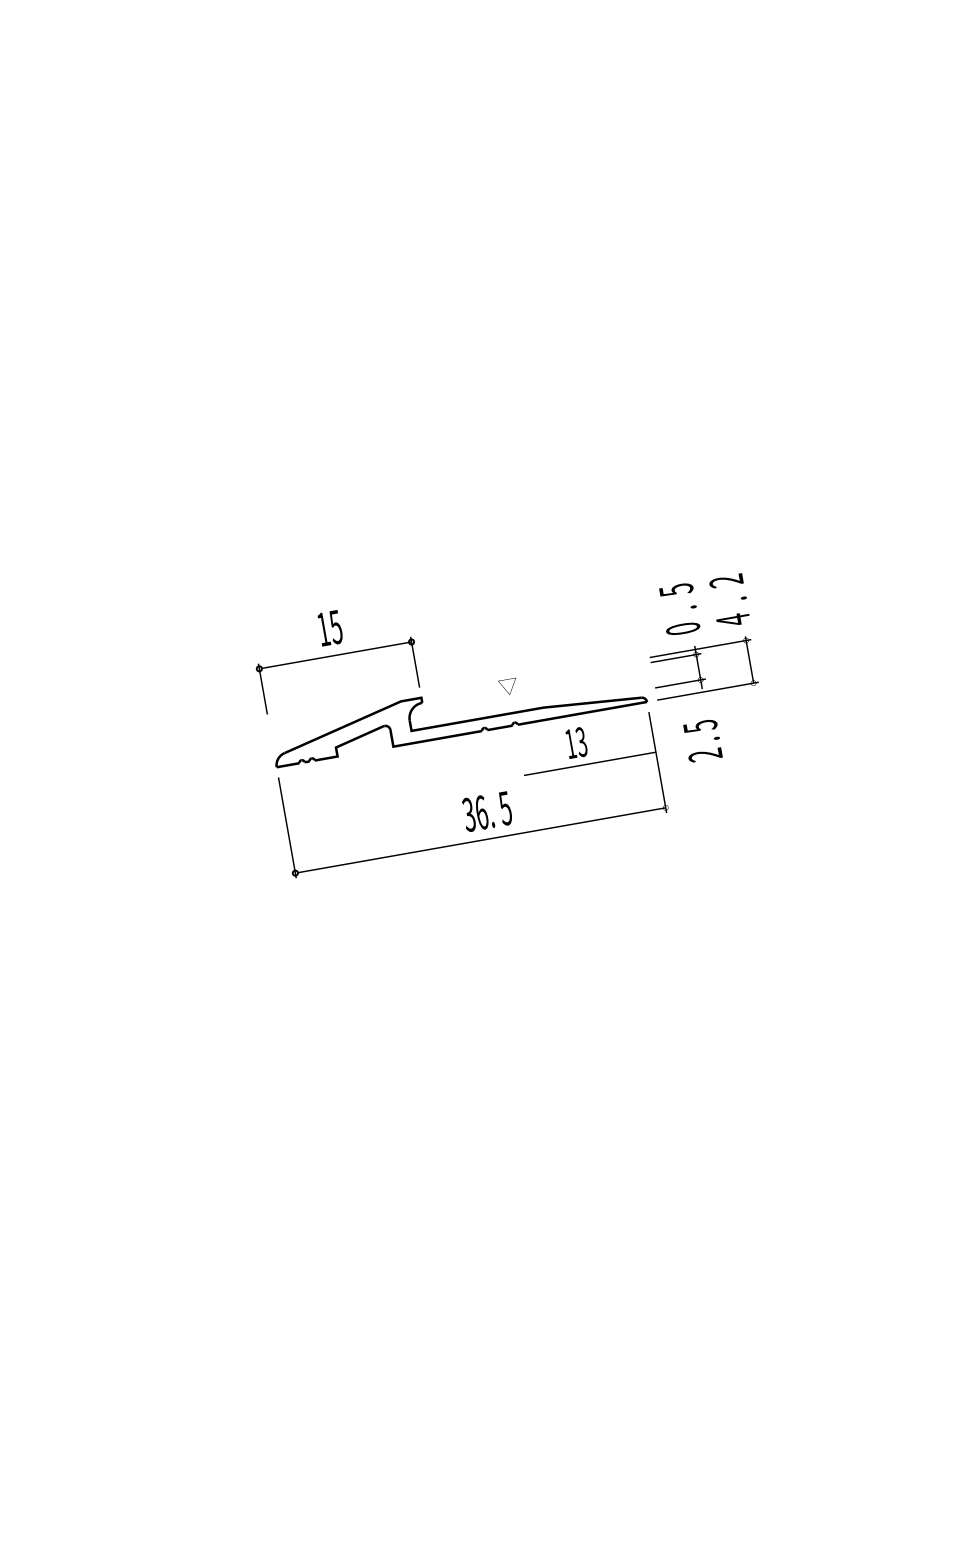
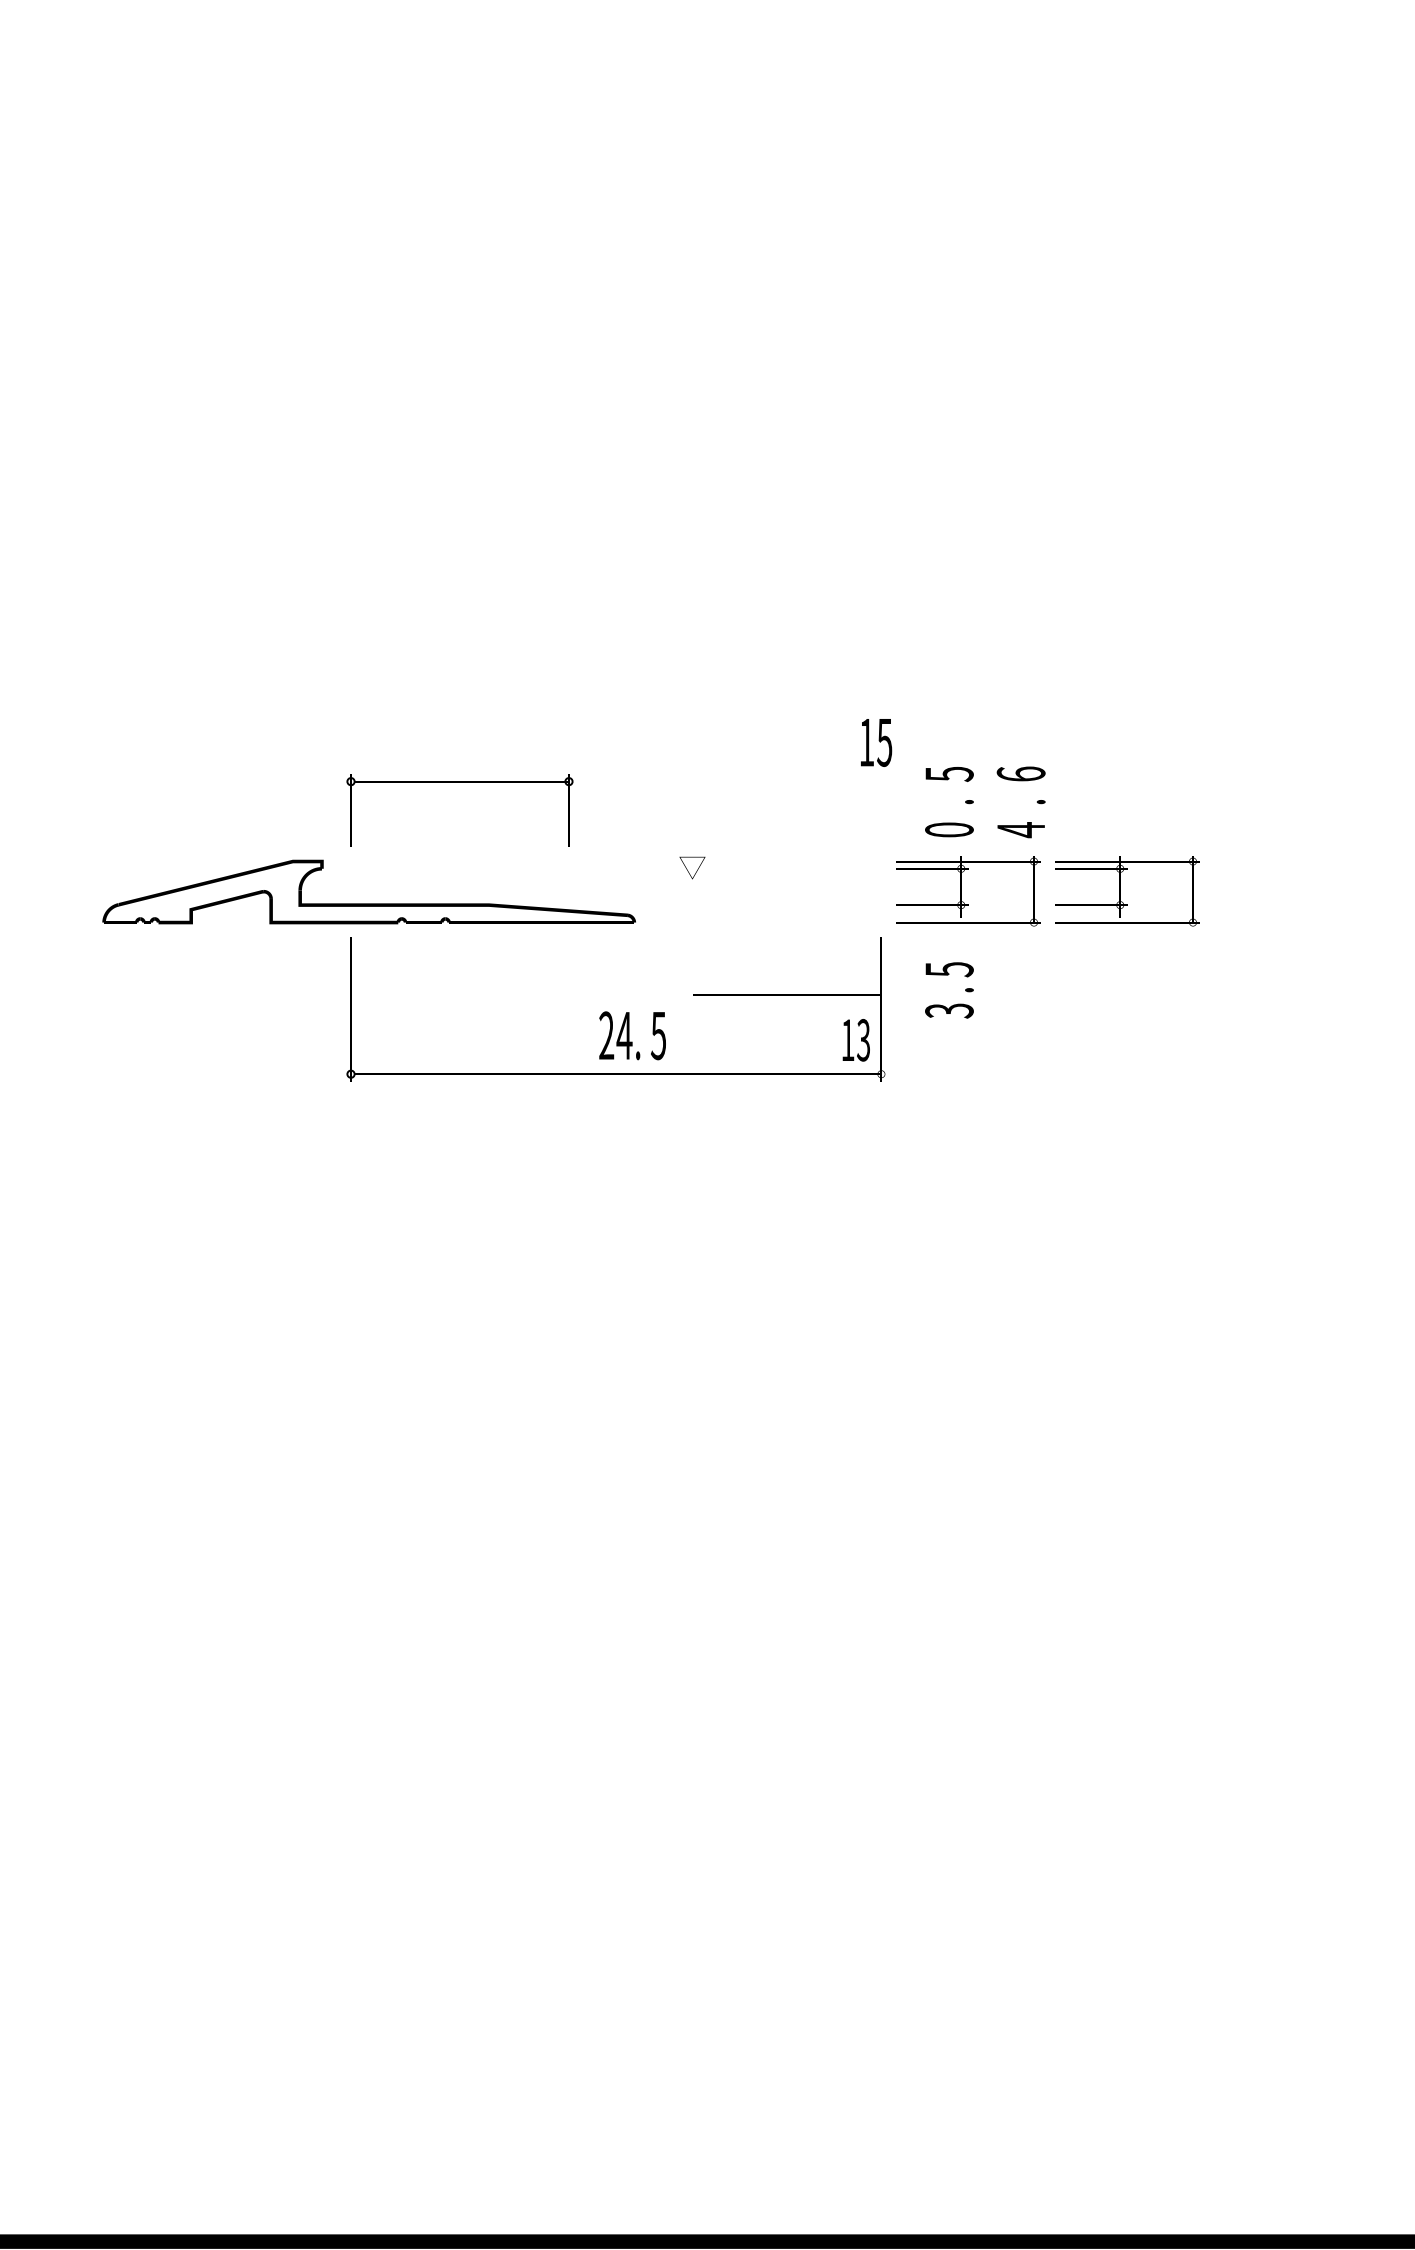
text: (725, 580) -> (1020, 773), 2 -> 6
text: (330, 628) -> (876, 742), moved
part: (810, 650) -> (1120, 891), added
part: (459, 721) -> (368, 903), moved
text: (575, 743) -> (855, 1040), moved
text: (705, 754) -> (949, 1010), 2 -> 3
text: (475, 813) -> (615, 1035), 36. -> 24.

